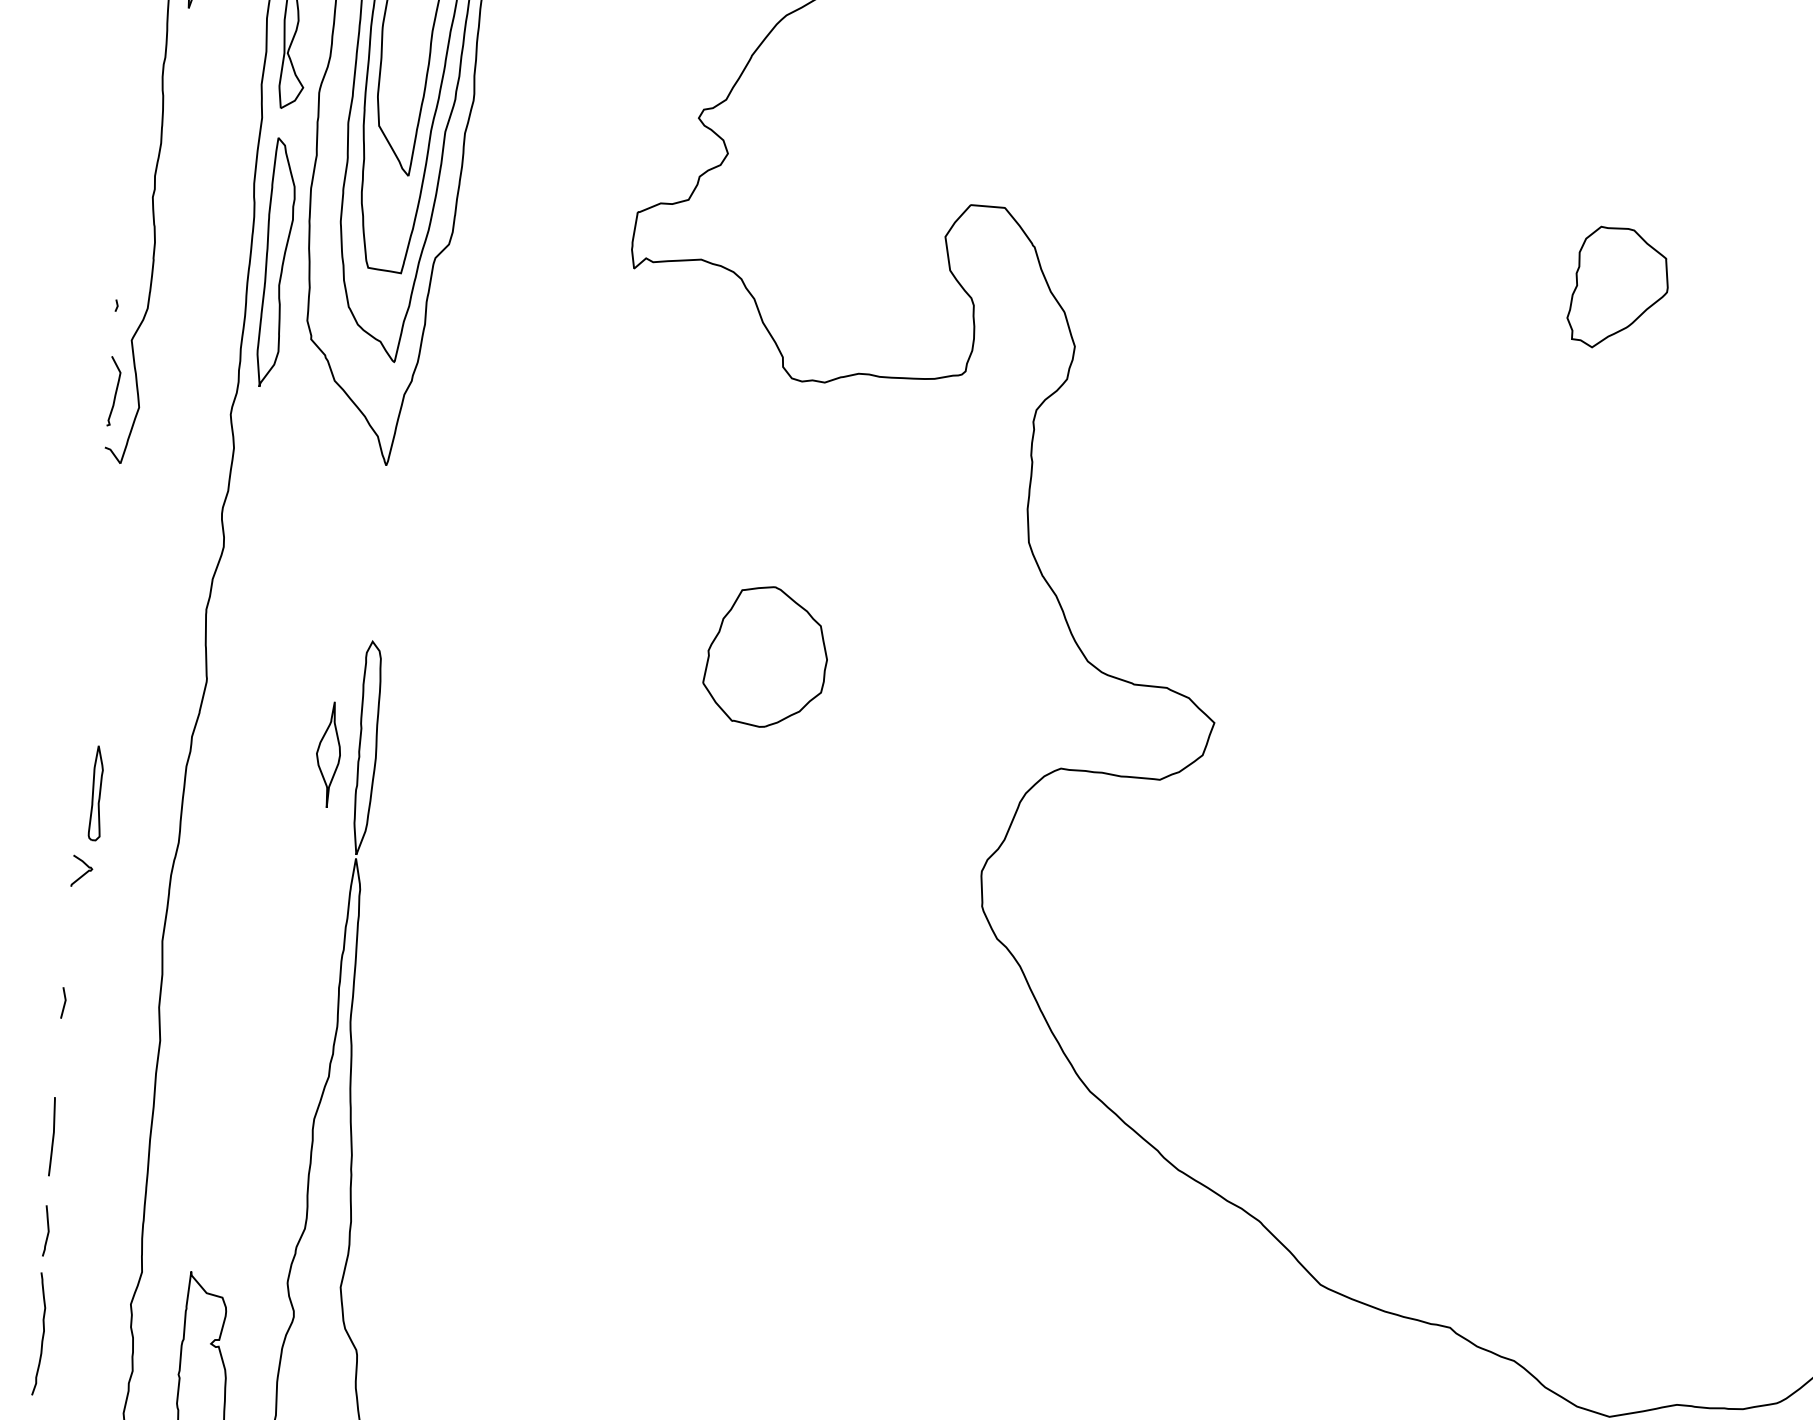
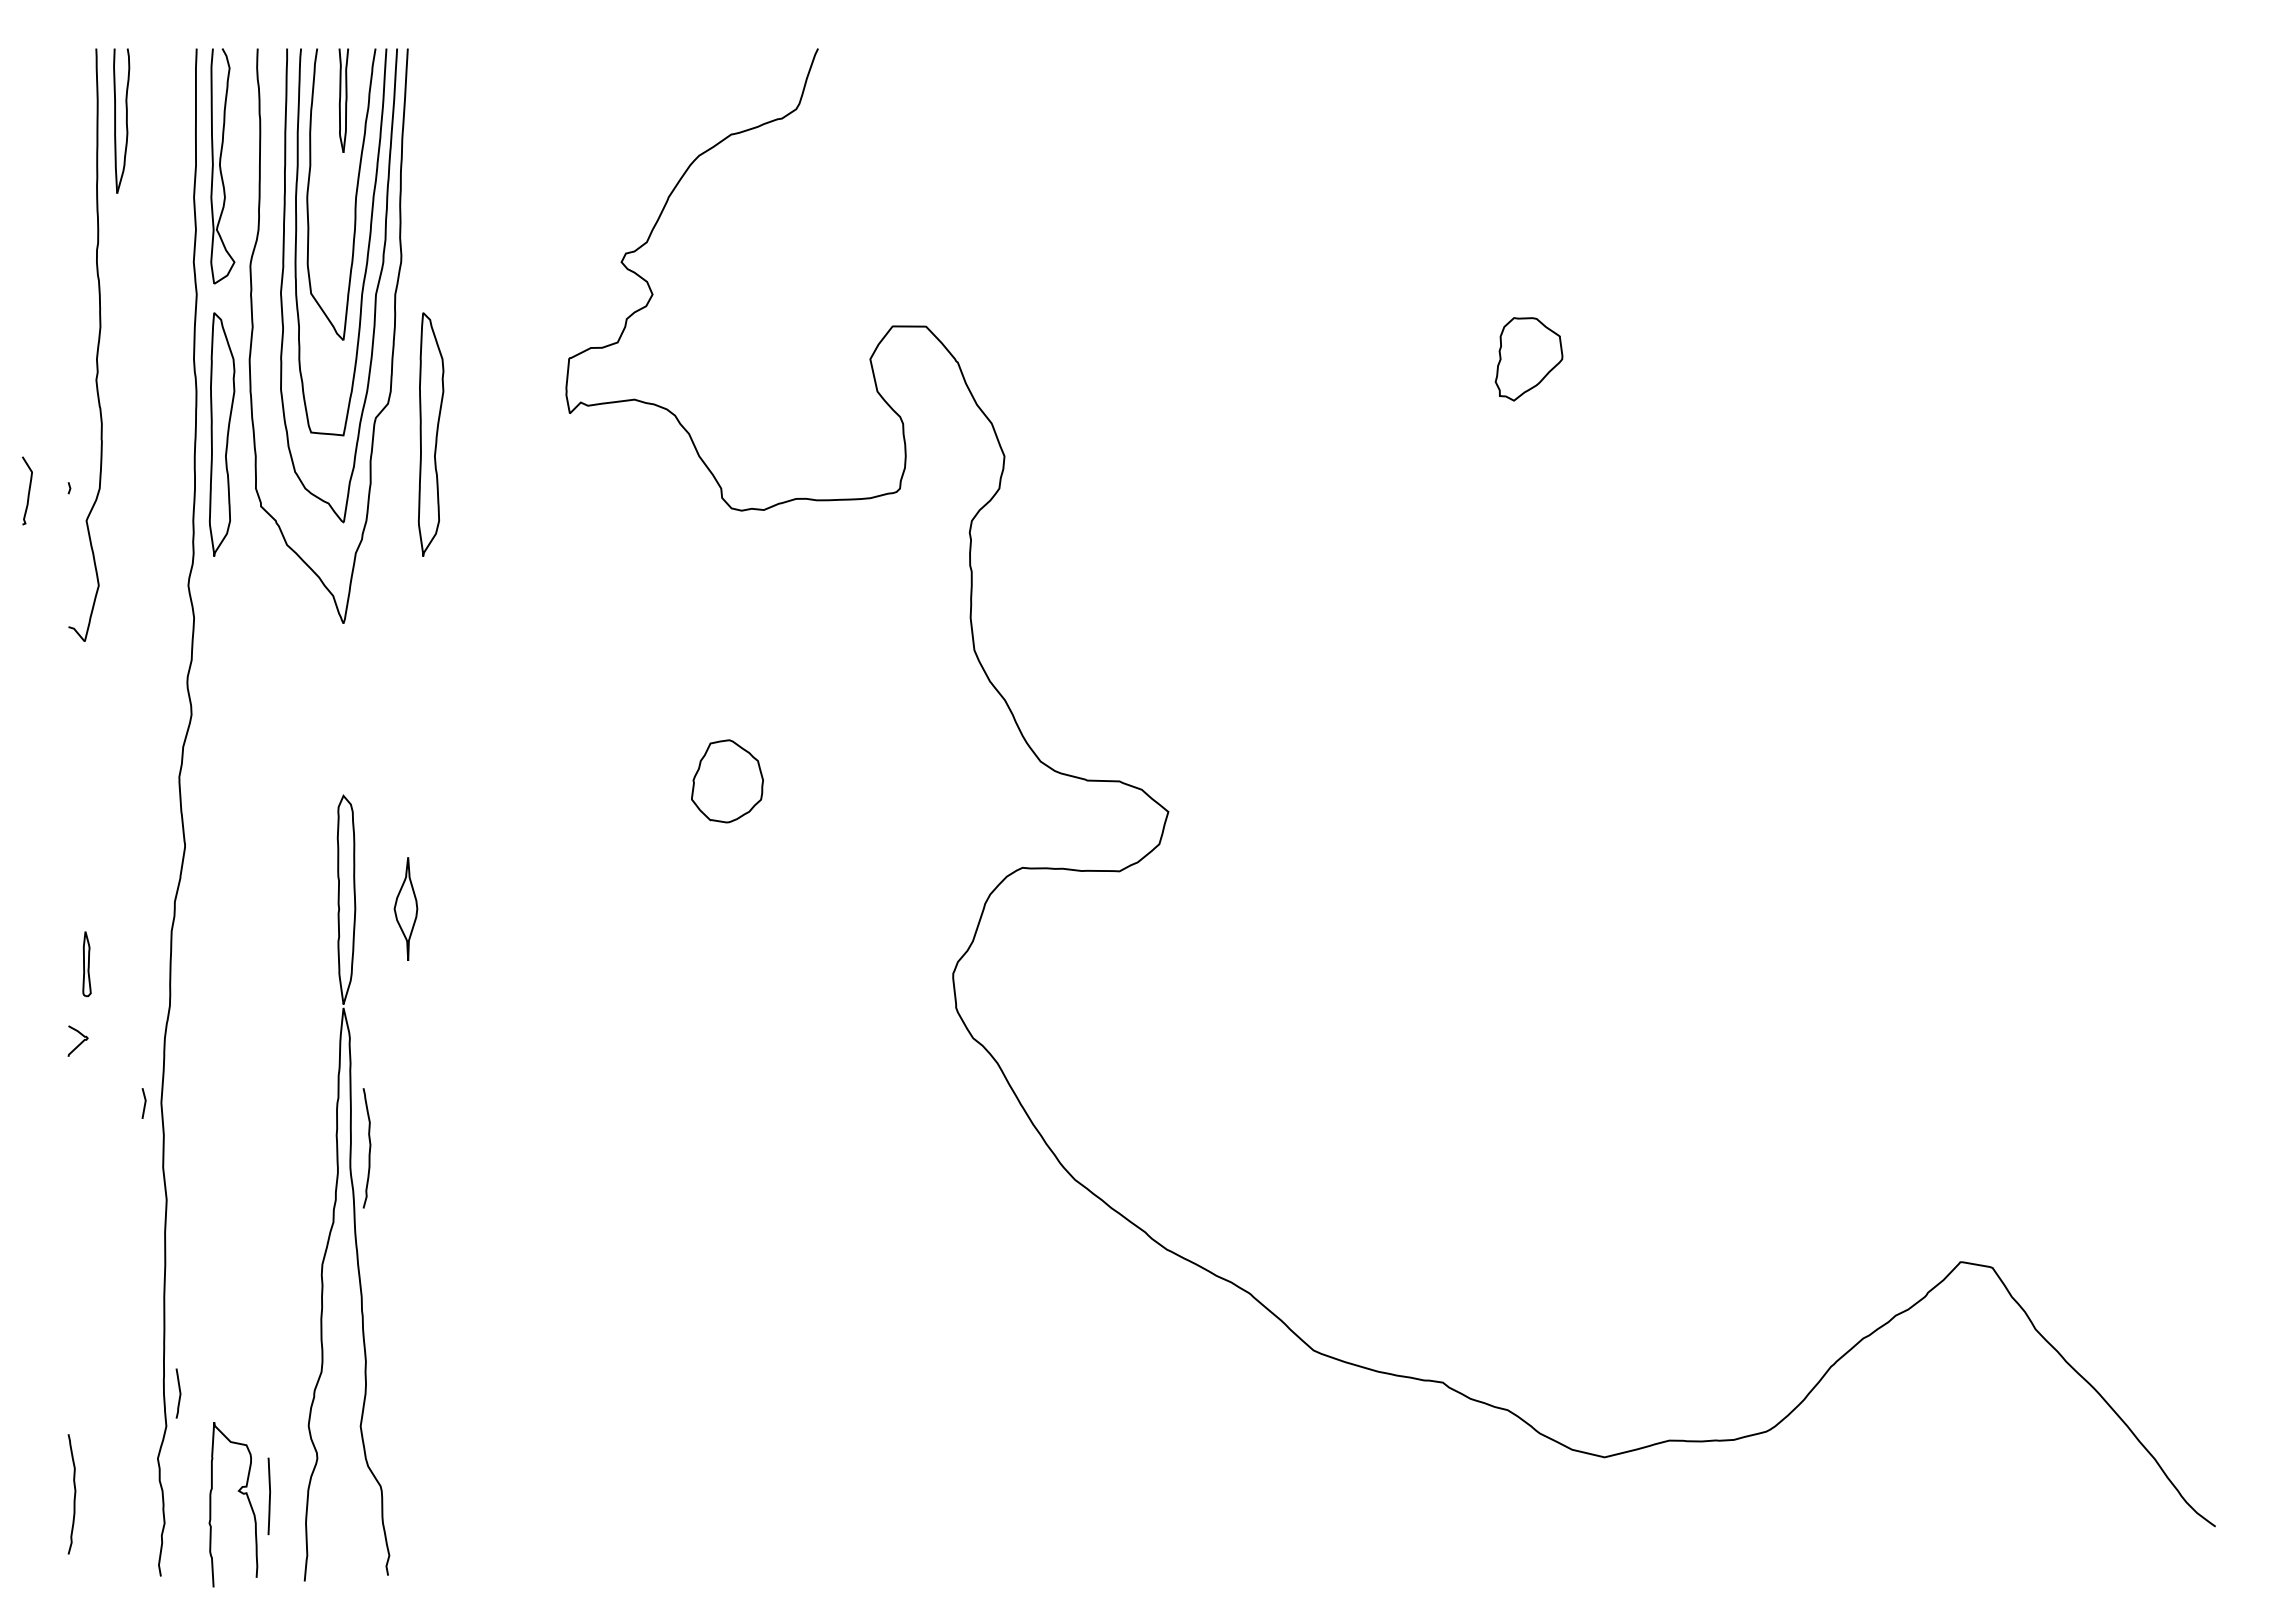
part: (491, 279) -> (431, 434), added
part: (1618, 288) -> (1528, 359), size x0.7
curve: (115, 391) -> (28, 490), moved
part: (766, 657) -> (727, 781), size x0.6
part: (328, 754) -> (405, 908), moved
part: (96, 792) -> (86, 963), size x0.7
line: (64, 1003) -> (144, 1103), moved
curve: (371, 1004) -> (369, 1148), added
line: (52, 1136) -> (269, 1496), moved
curve: (47, 1231) -> (179, 1393), moved

